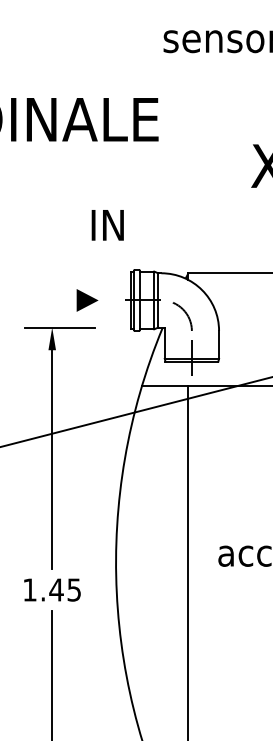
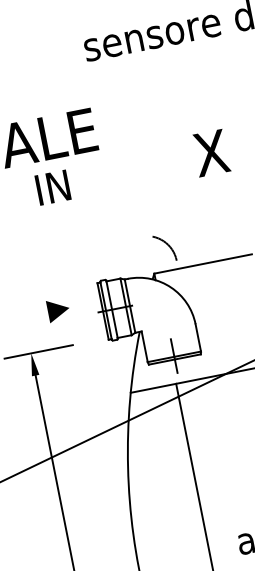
text: (107, 225) -> (52, 187), moved
line: (87, 300) -> (58, 310), moved
arc: (186, 315) -> (168, 246), moved

